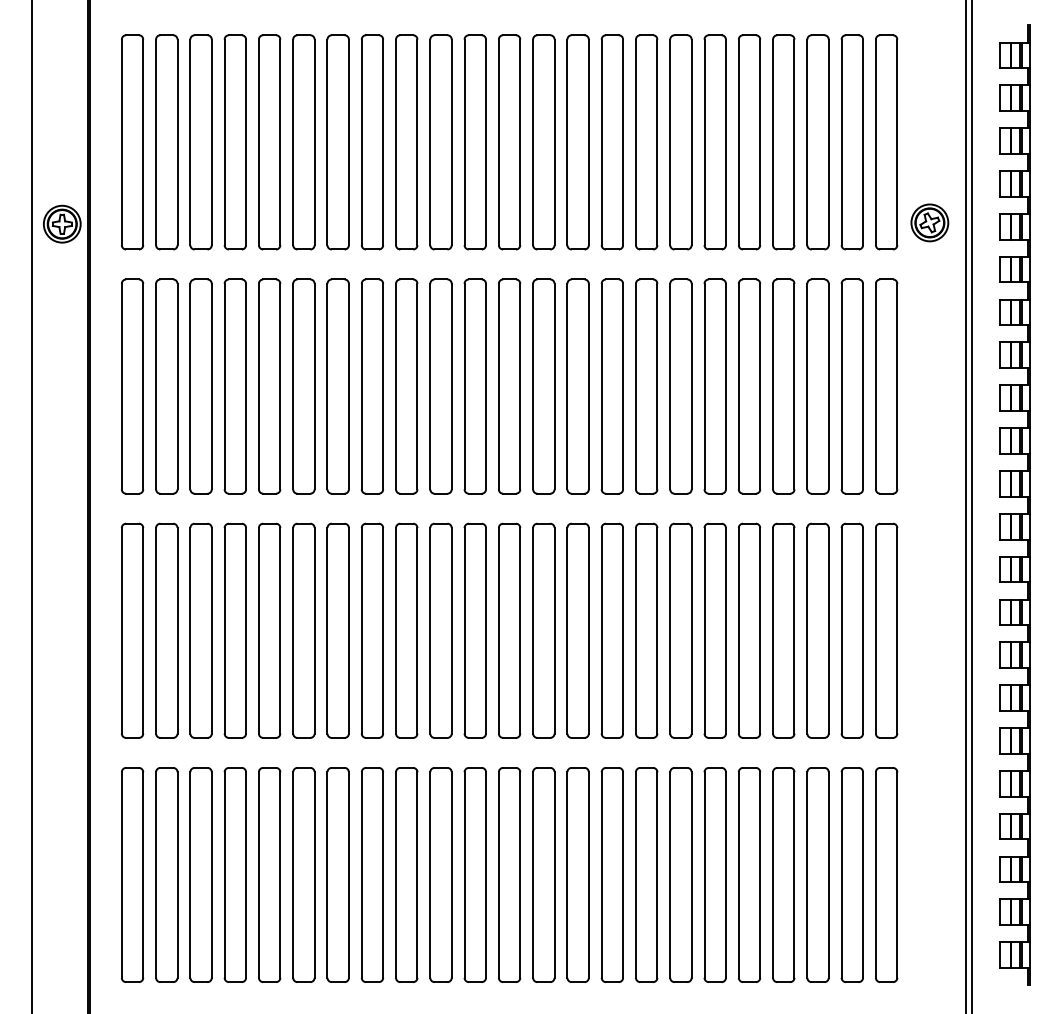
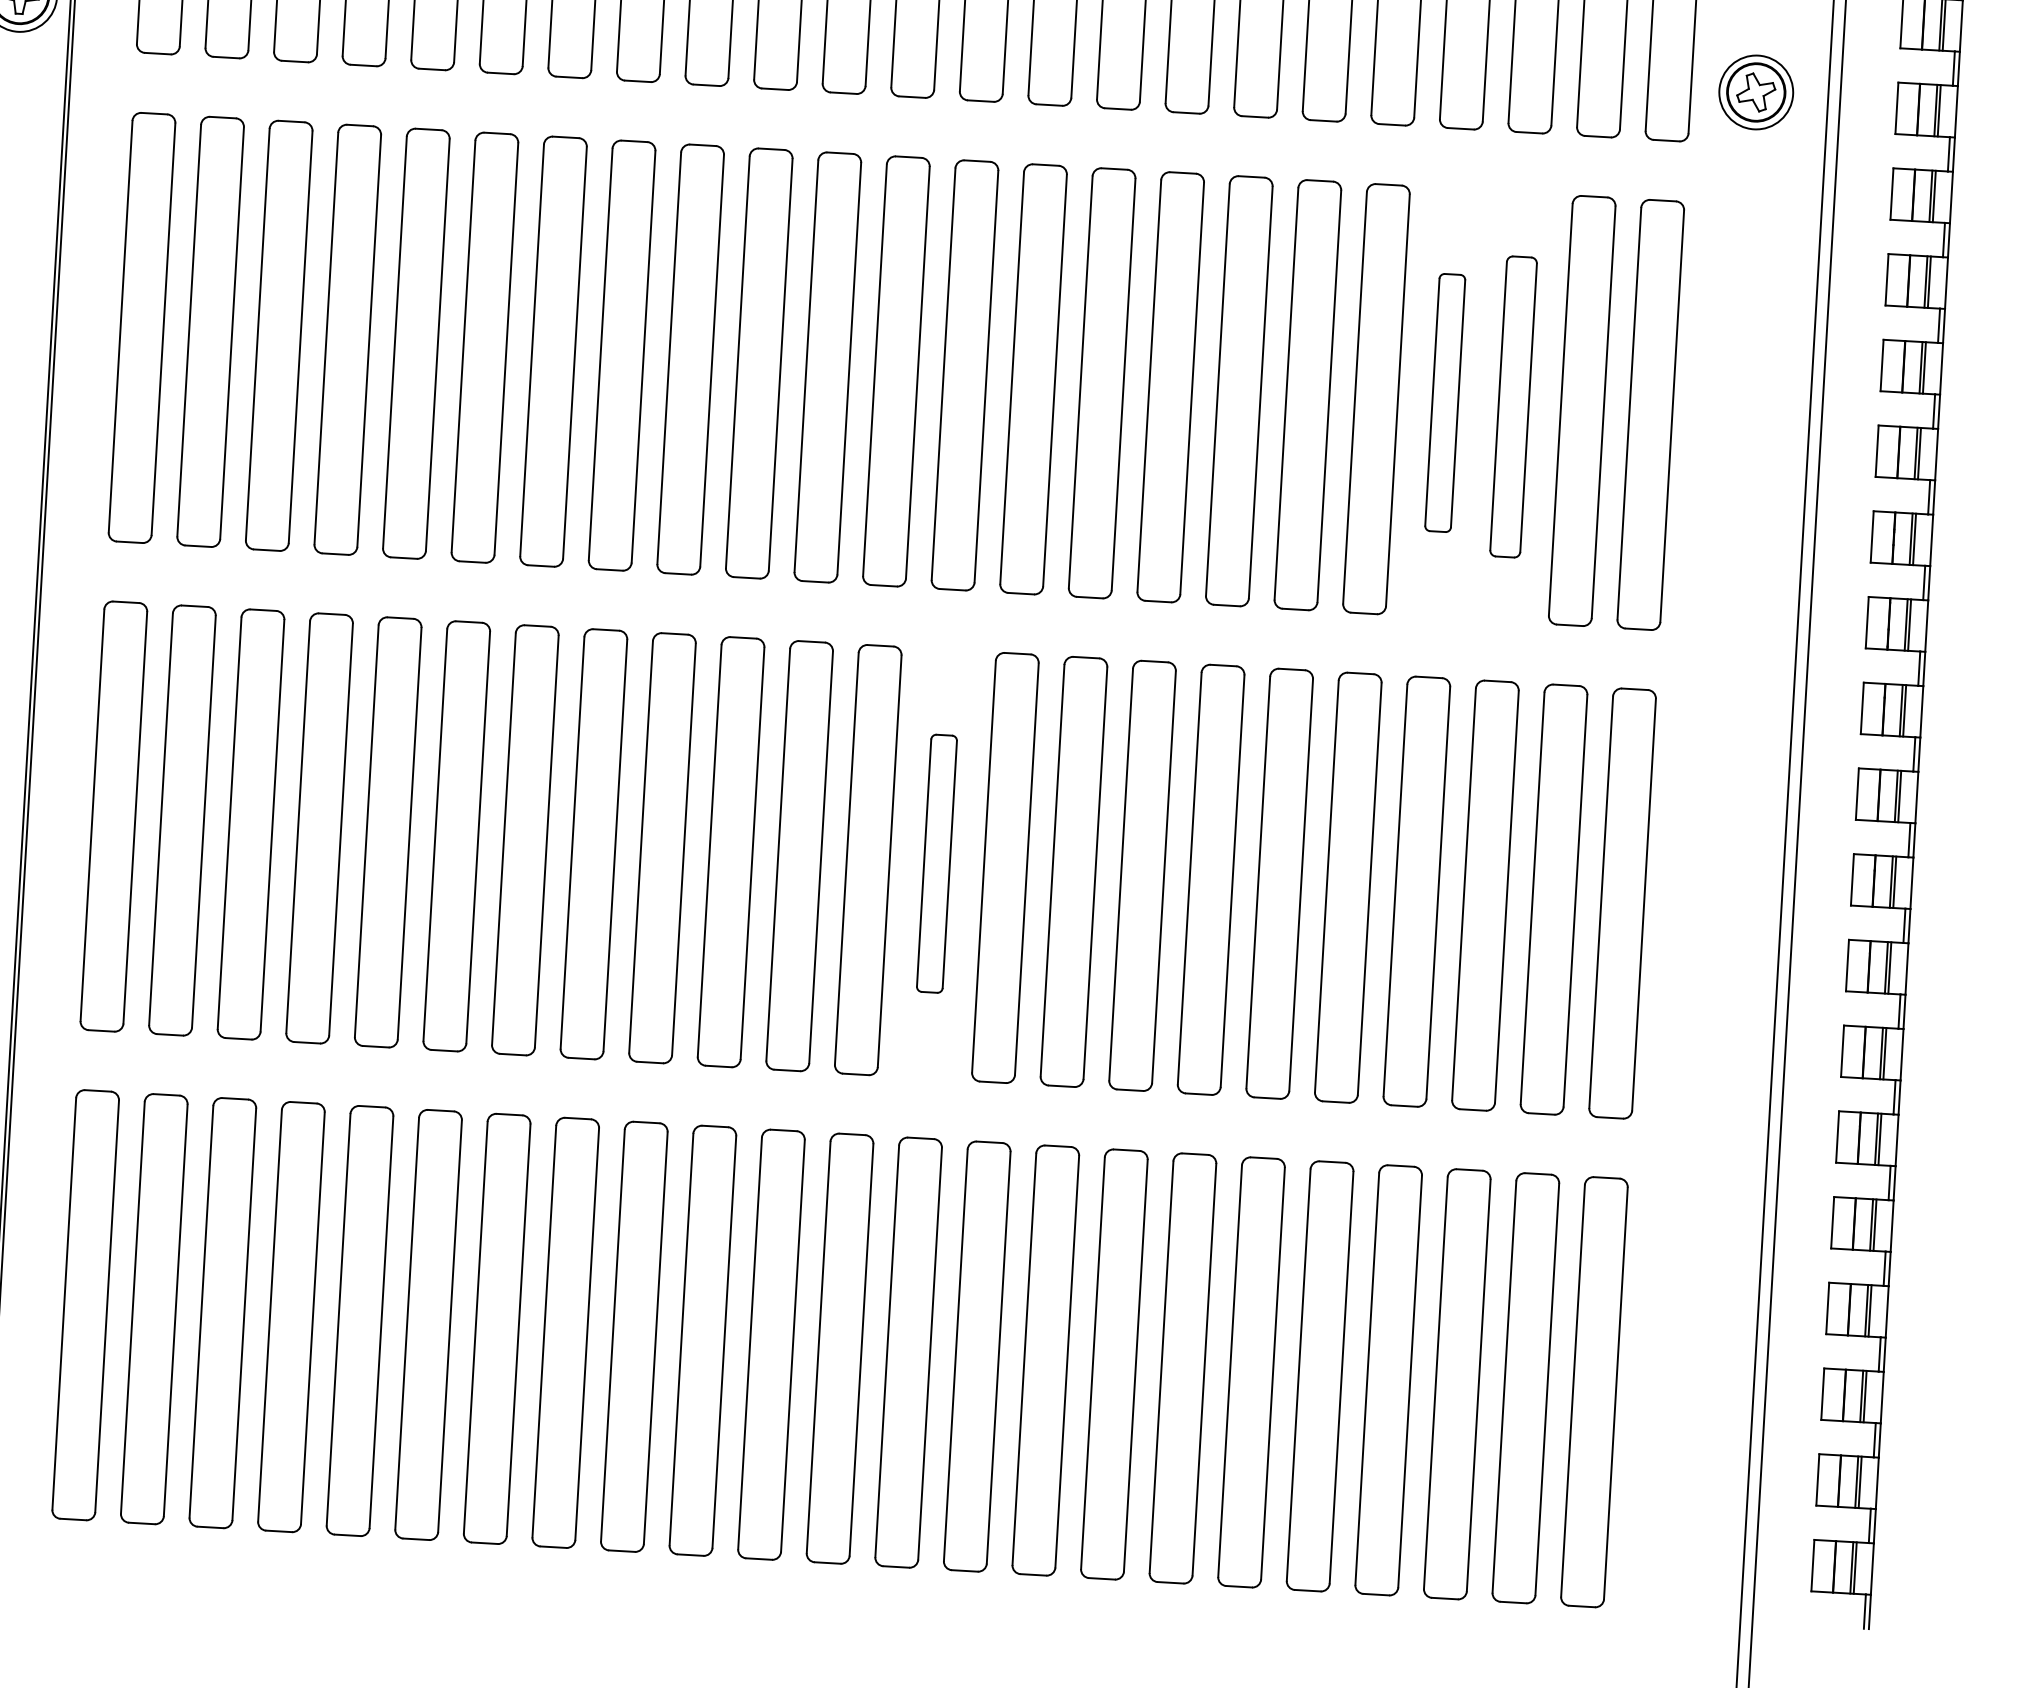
part: (783, 386) -> (1444, 402), size x0.6
part: (817, 386) -> (1512, 406), size x0.7
part: (543, 630) -> (936, 863), size x0.6

